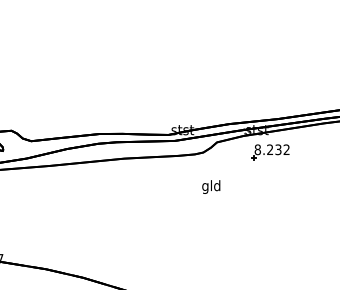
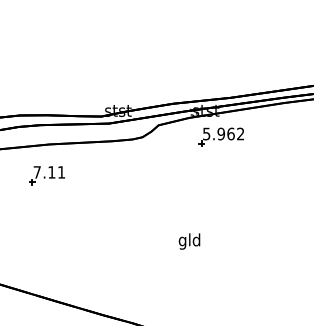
text: (267, 149) -> (218, 133), 8.232 -> 5.962
part: (122, 185) -> (47, 176), added
text: (211, 186) -> (189, 240), moved

